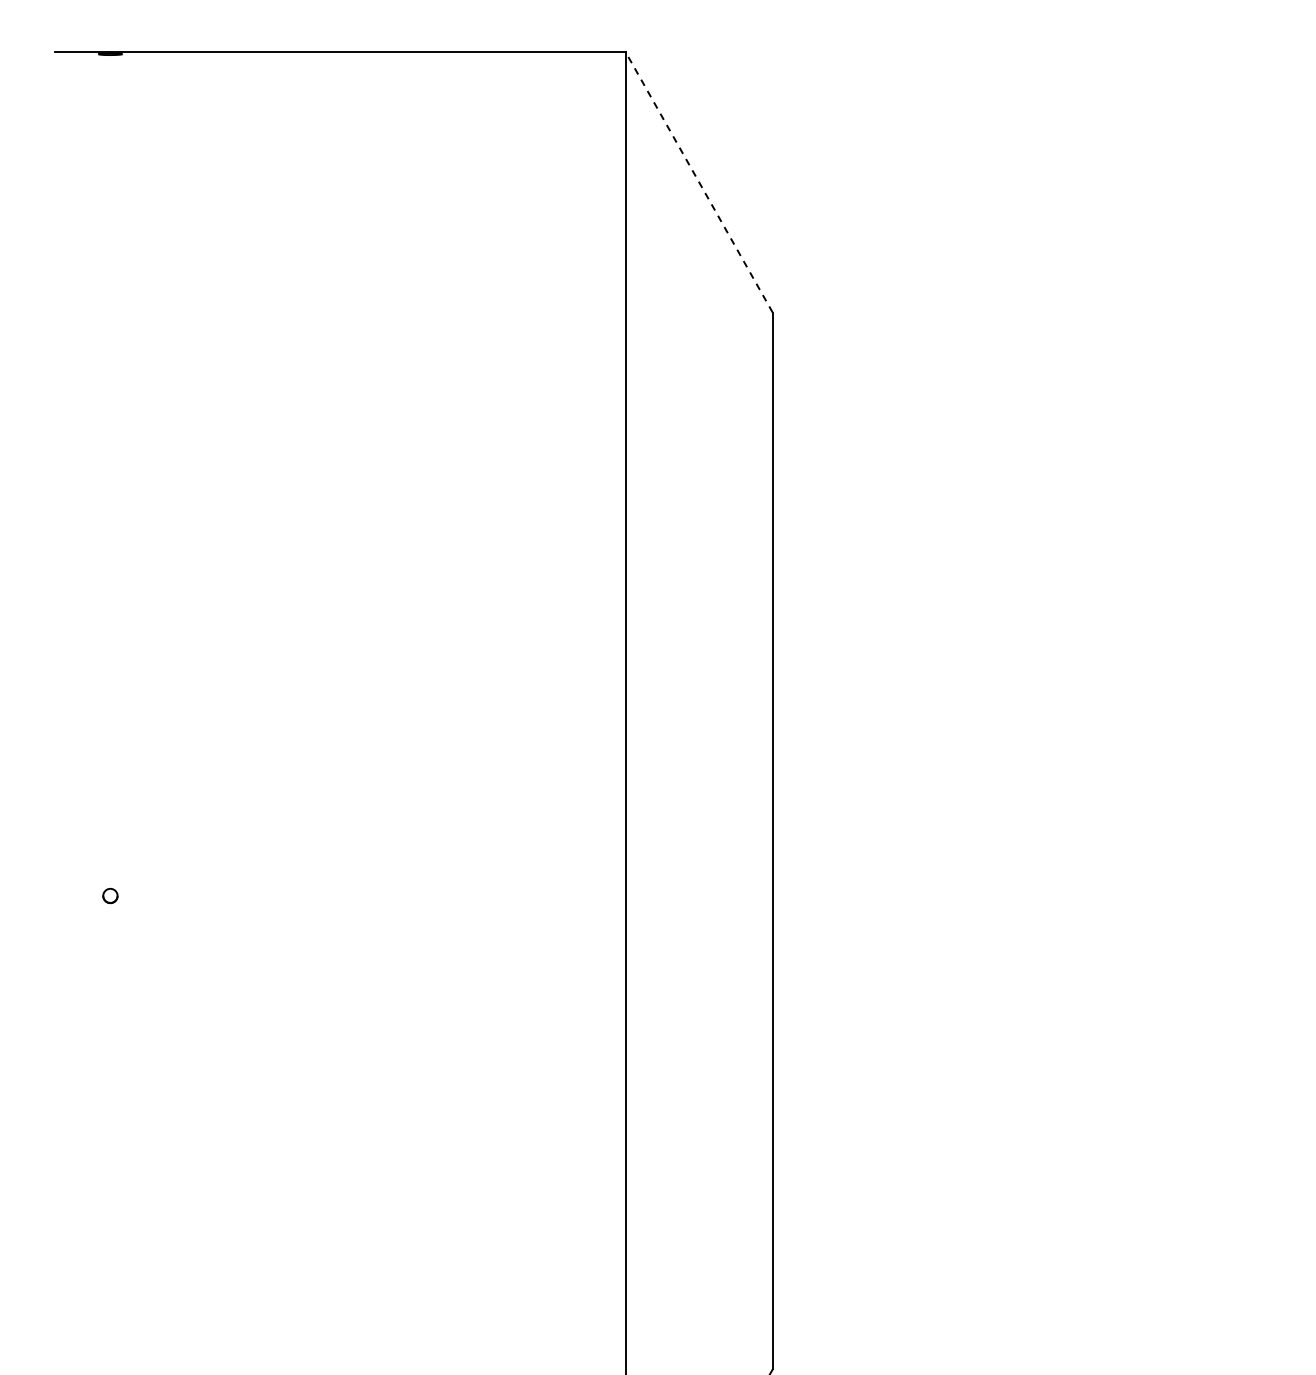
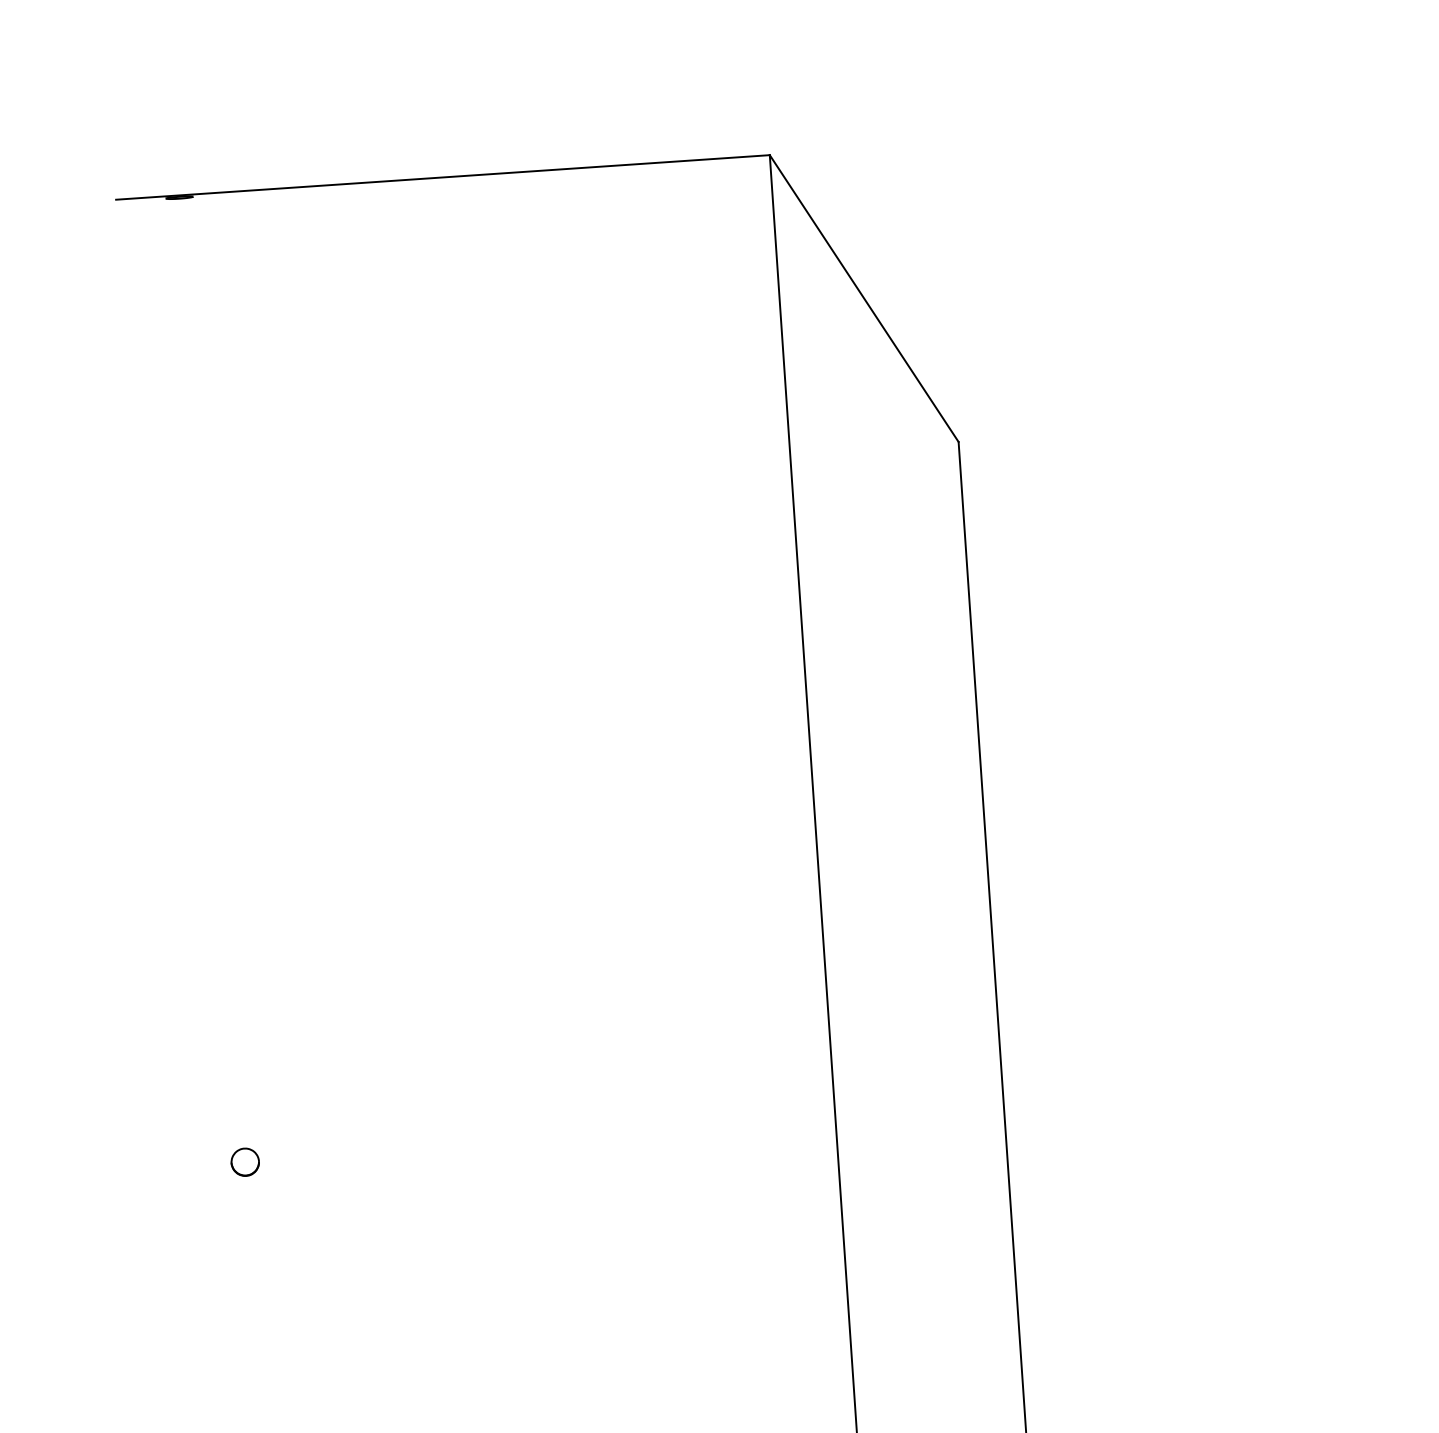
line: (698, 181) -> (863, 297), dashed -> solid
part: (110, 895) -> (245, 1161), size x1.67

